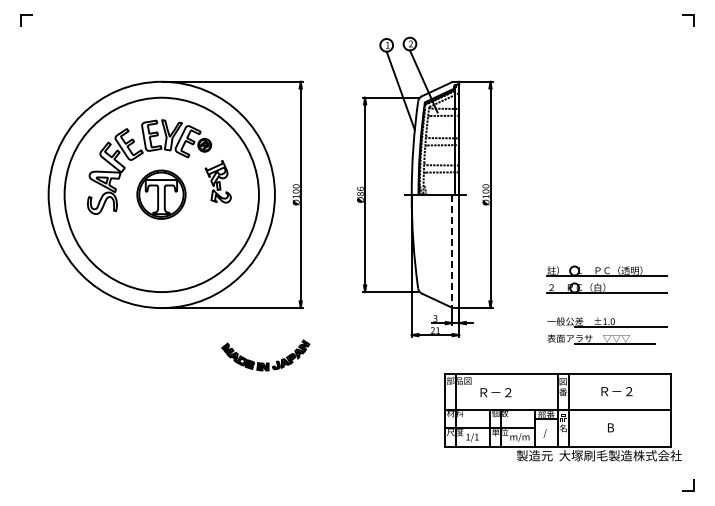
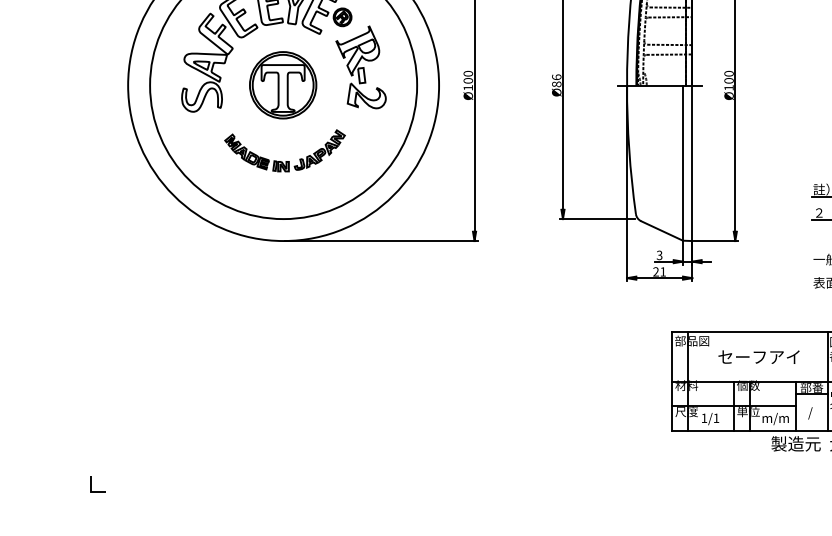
part: (218, 181) -> (361, 67), size x1.43
line: (452, 251) -> (683, 163), dashed -> solid
part: (266, 362) -> (285, 160), moved
text: (507, 392) -> (758, 357), Ｒ－２ -> セーフアイ
line: (21, 485) -> (90, 484), added

